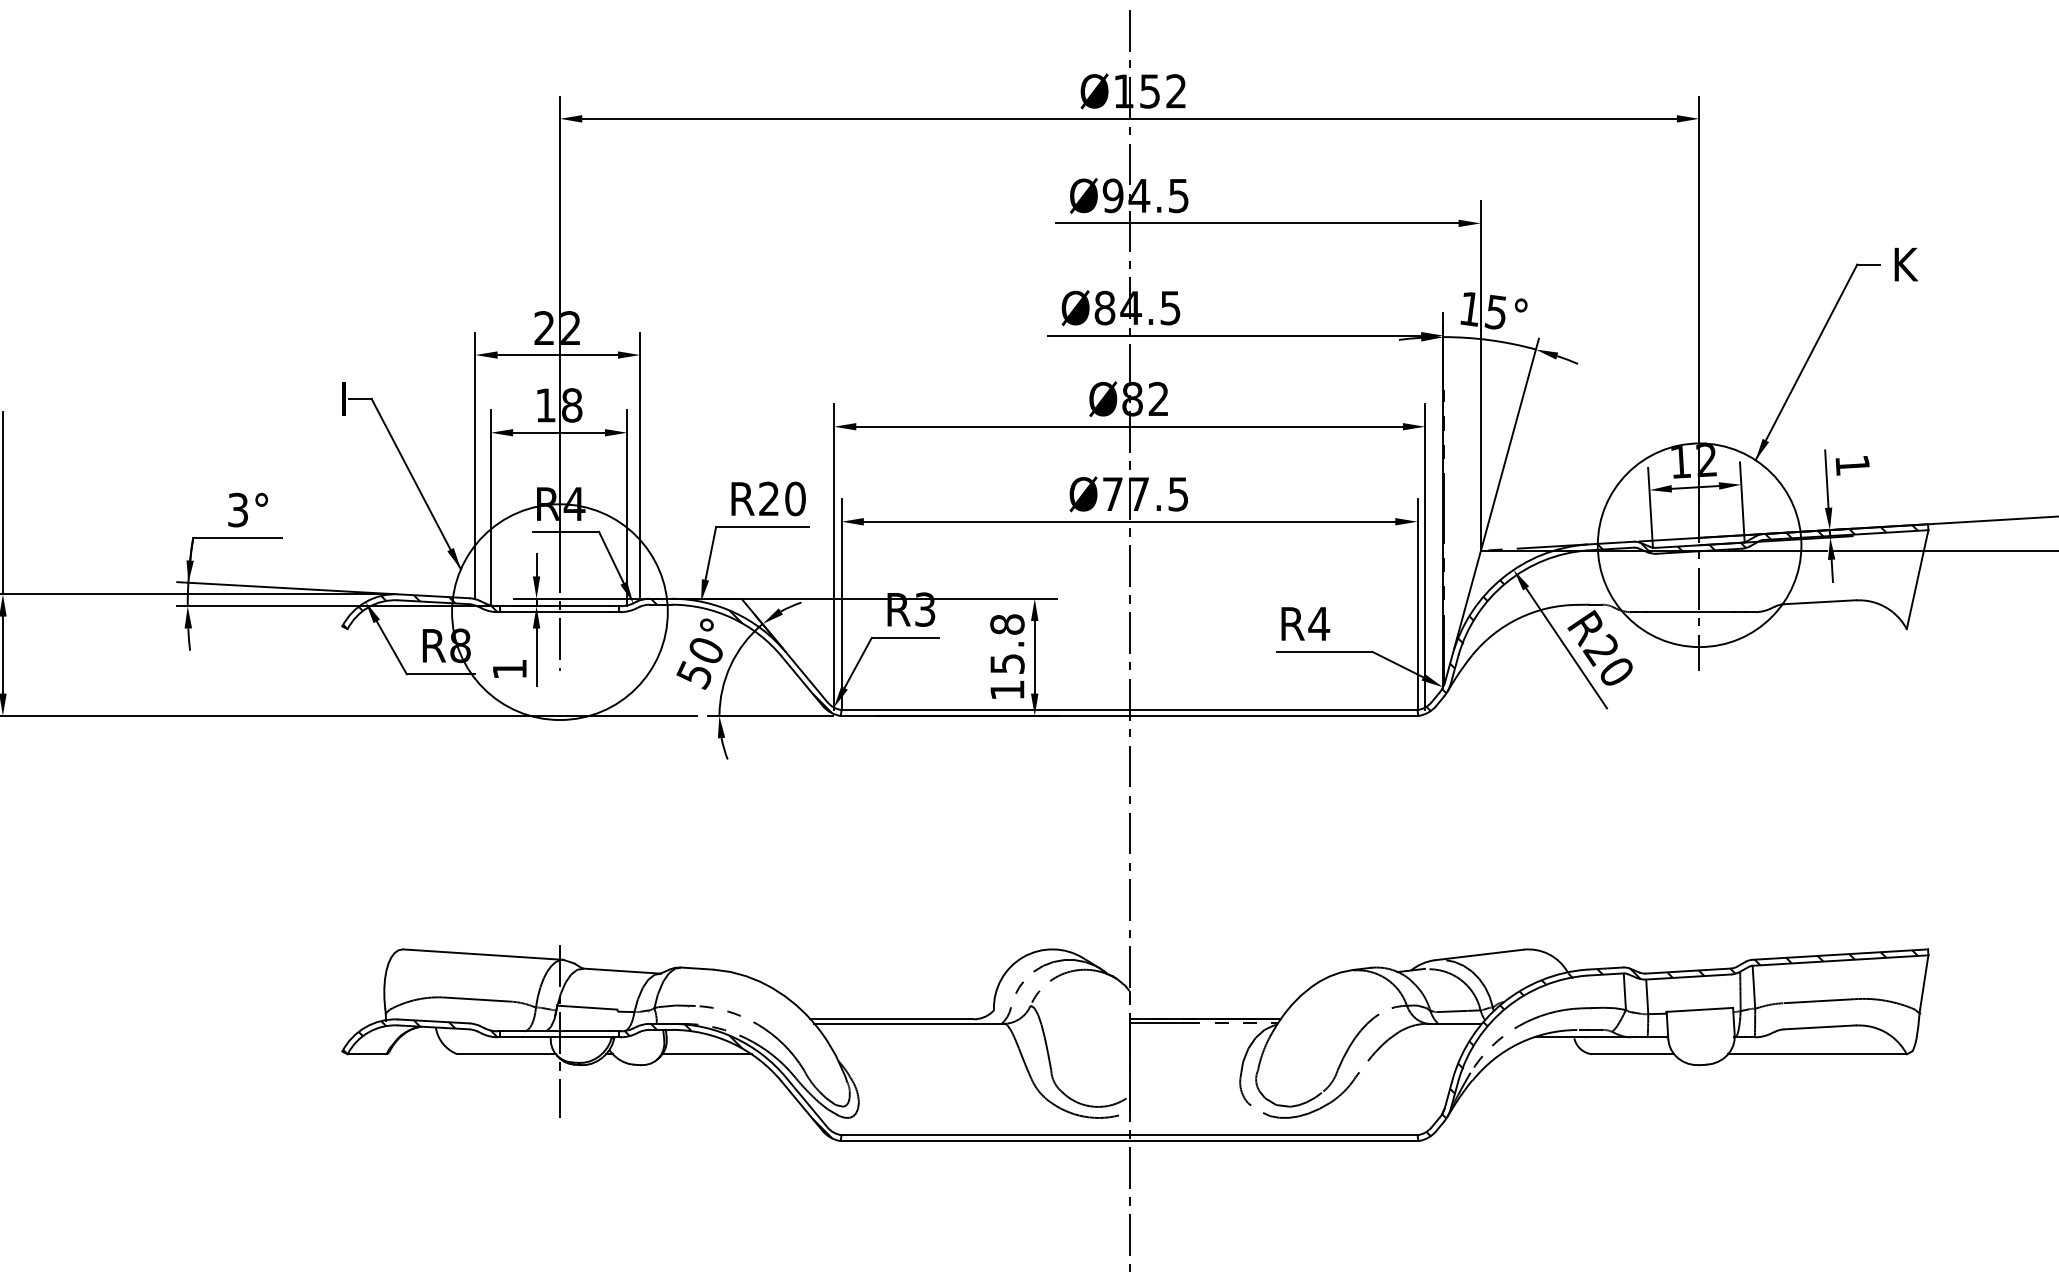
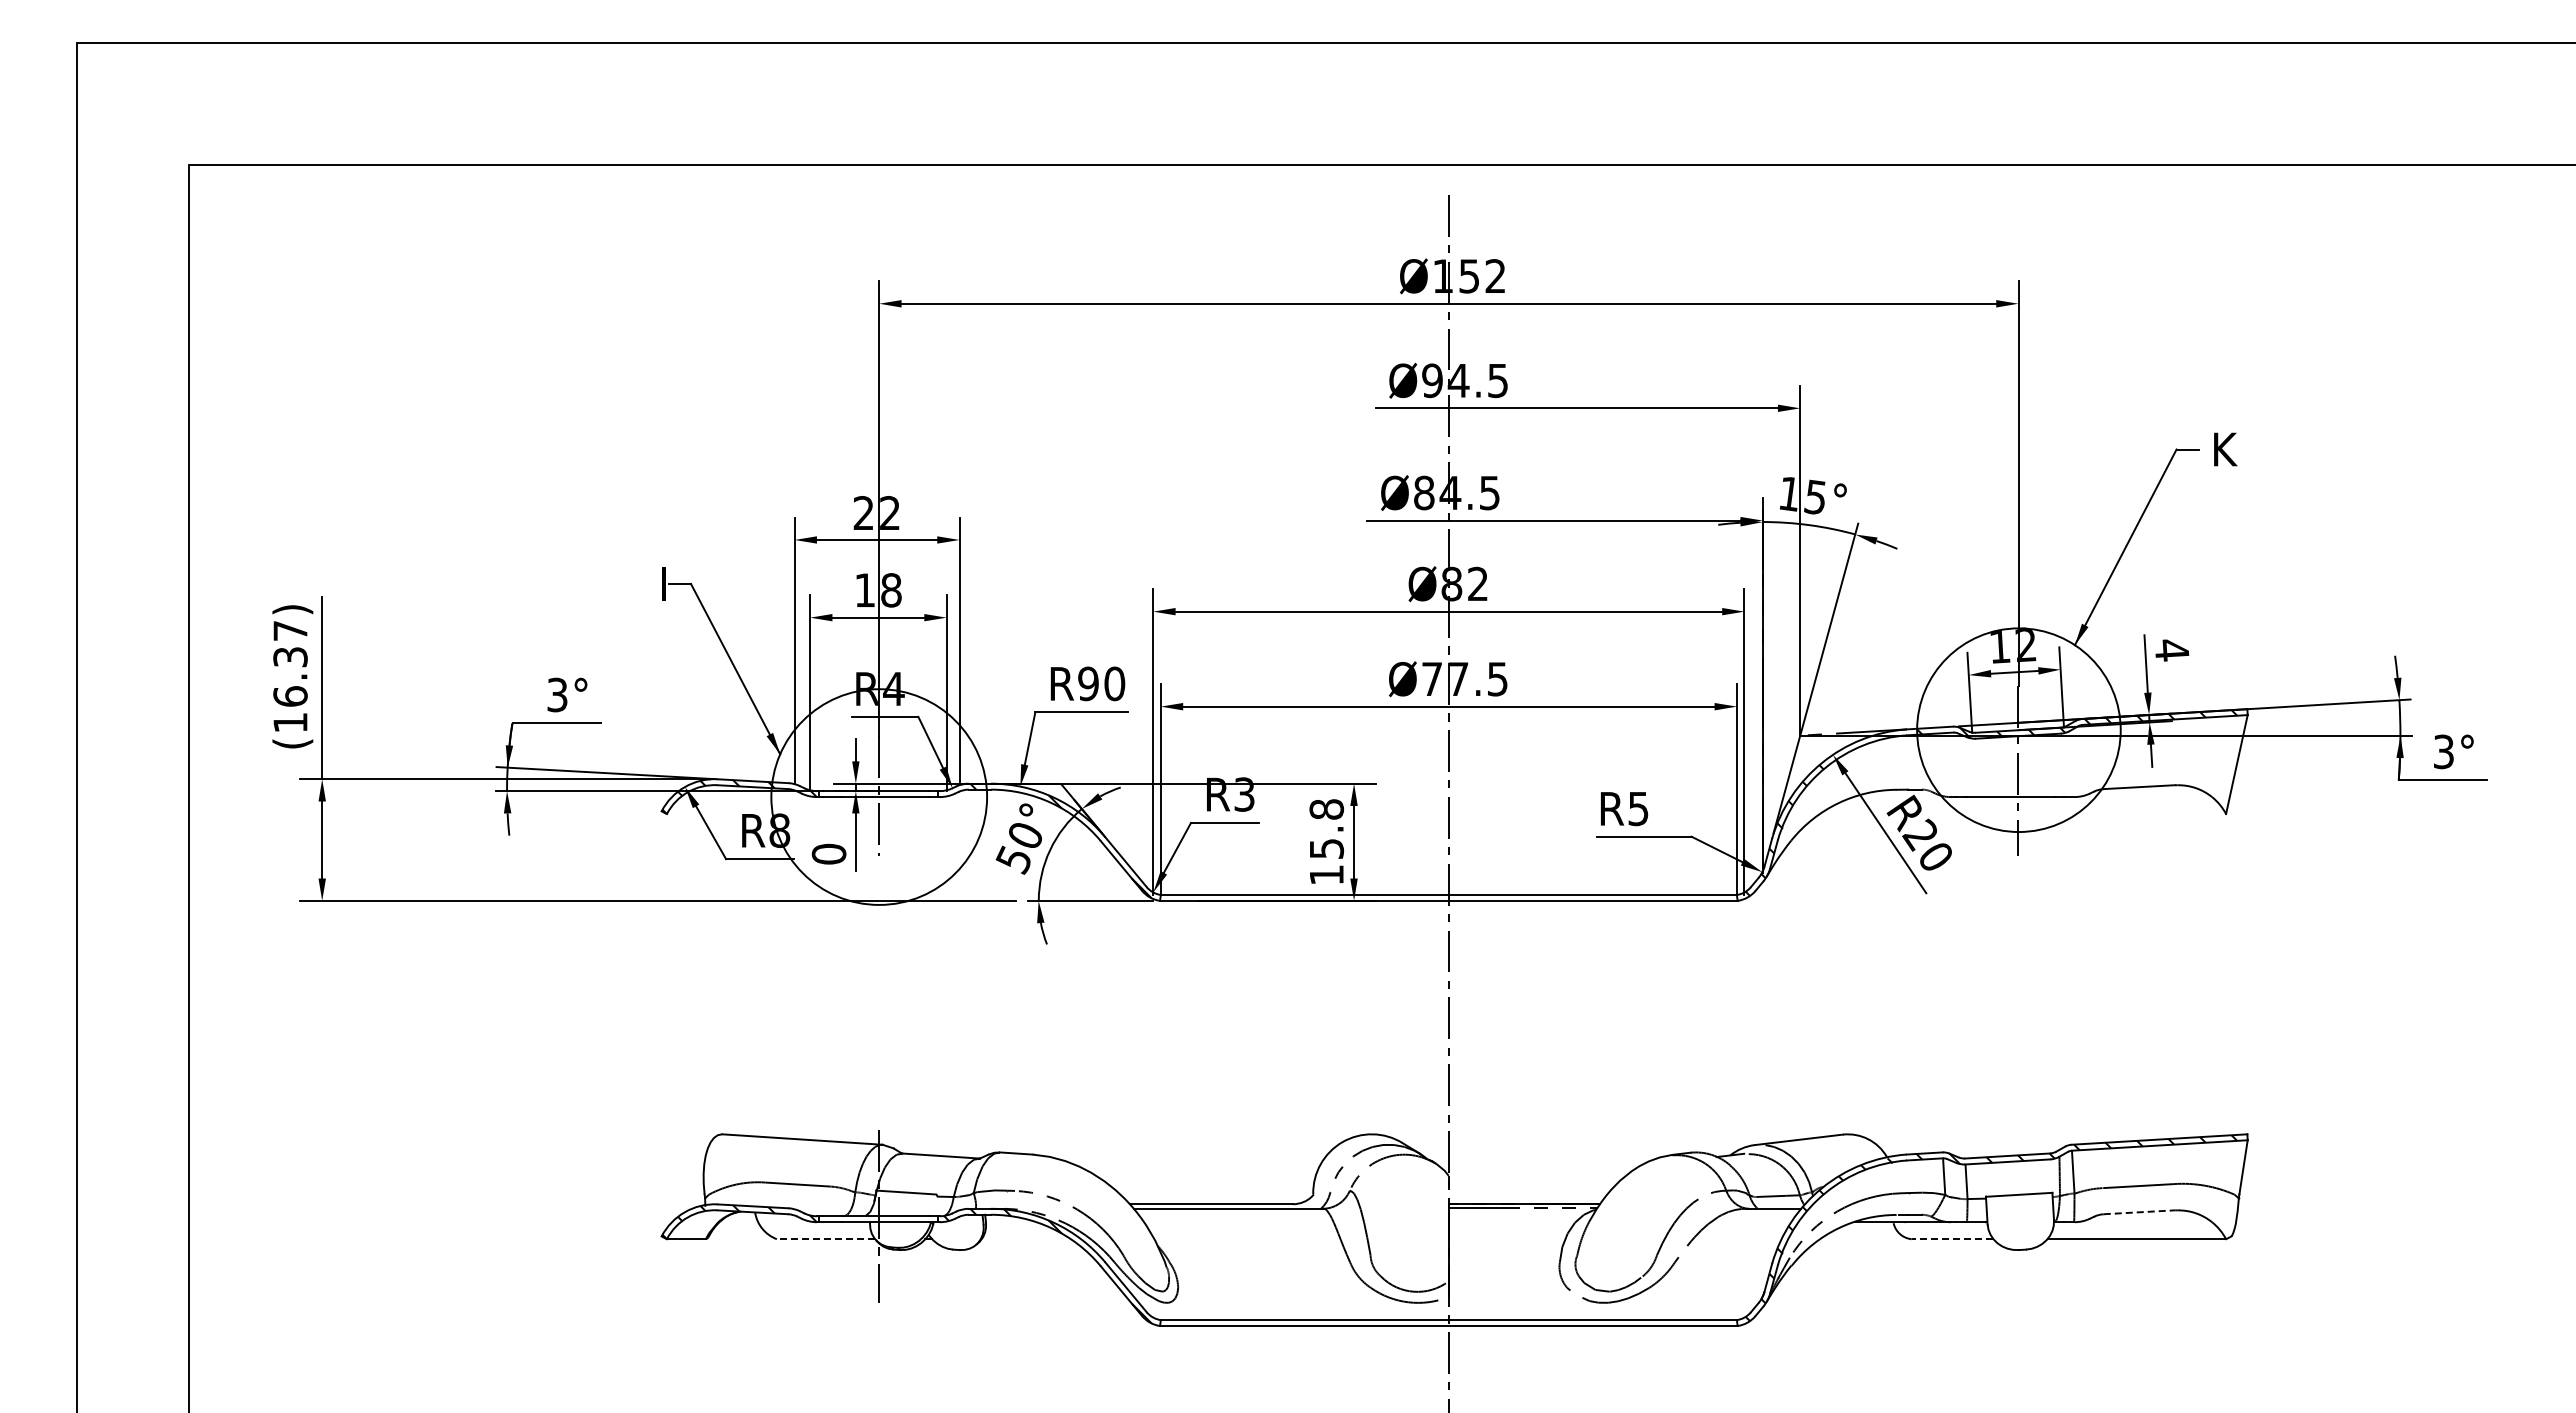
text: (1853, 465) -> (2172, 650), 1 -> 4
text: (769, 498) -> (1088, 683), R20 -> R90
text: (1319, 624) -> (1638, 809), R4 -> R5
text: (509, 668) -> (828, 853), 1 -> 0
line: (1820, 1027) -> (2139, 1212), solid -> dashed
line: (506, 1054) -> (825, 1239), solid -> dashed
line: (706, 1054) -> (1025, 1239), removed
line: (1633, 1054) -> (1952, 1239), solid -> dashed

